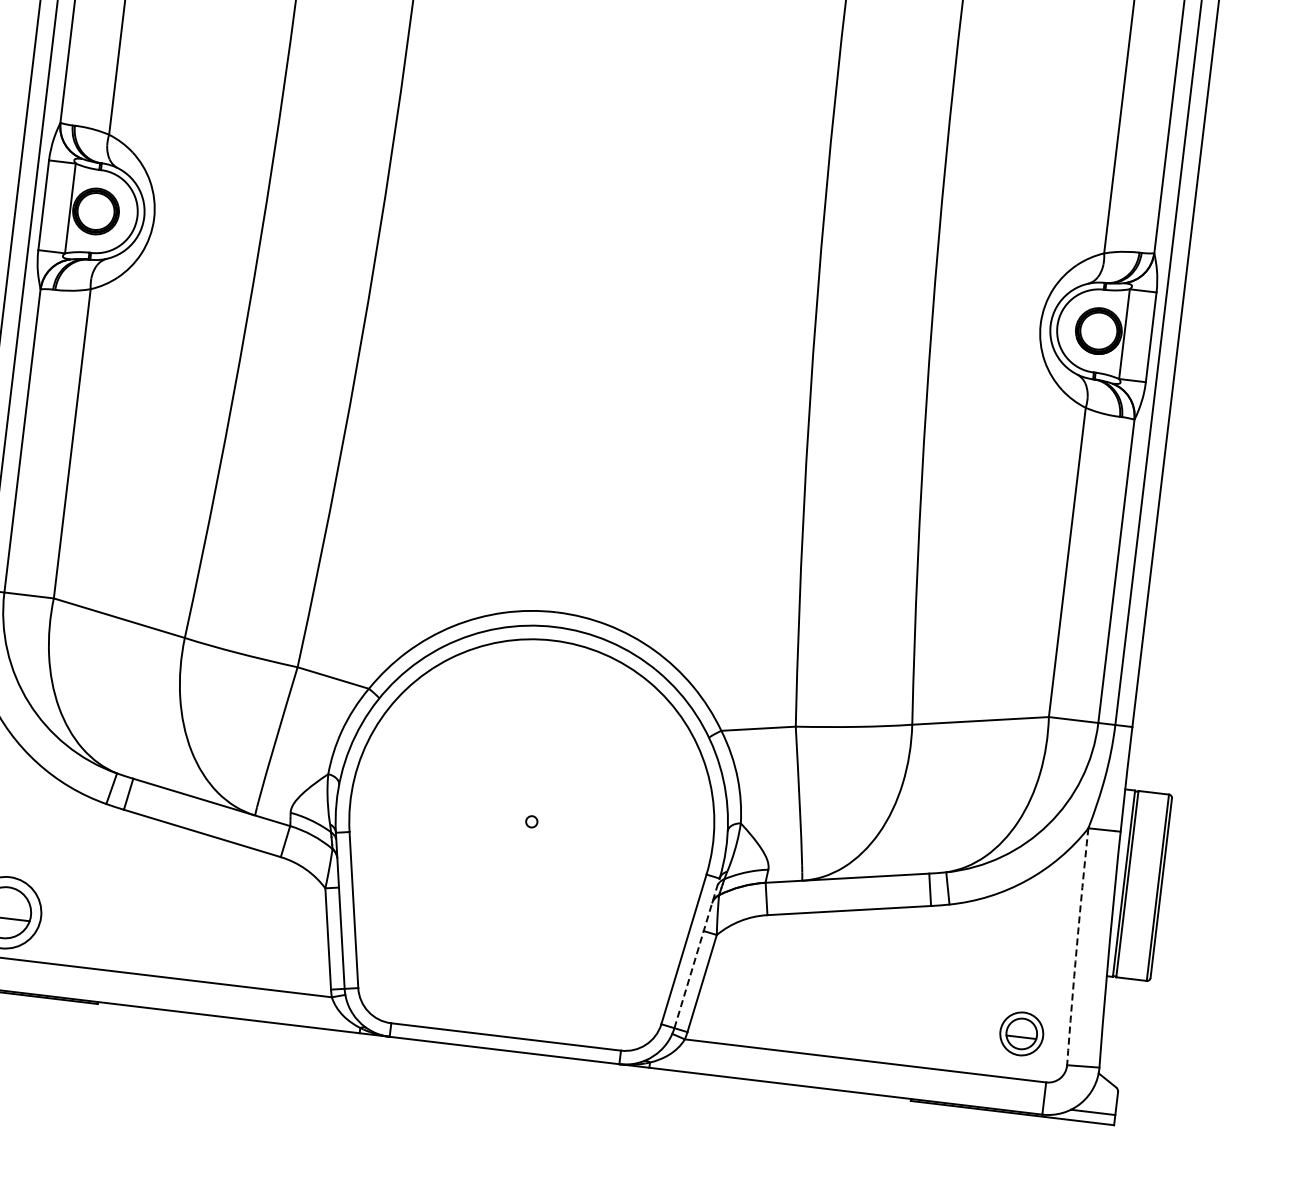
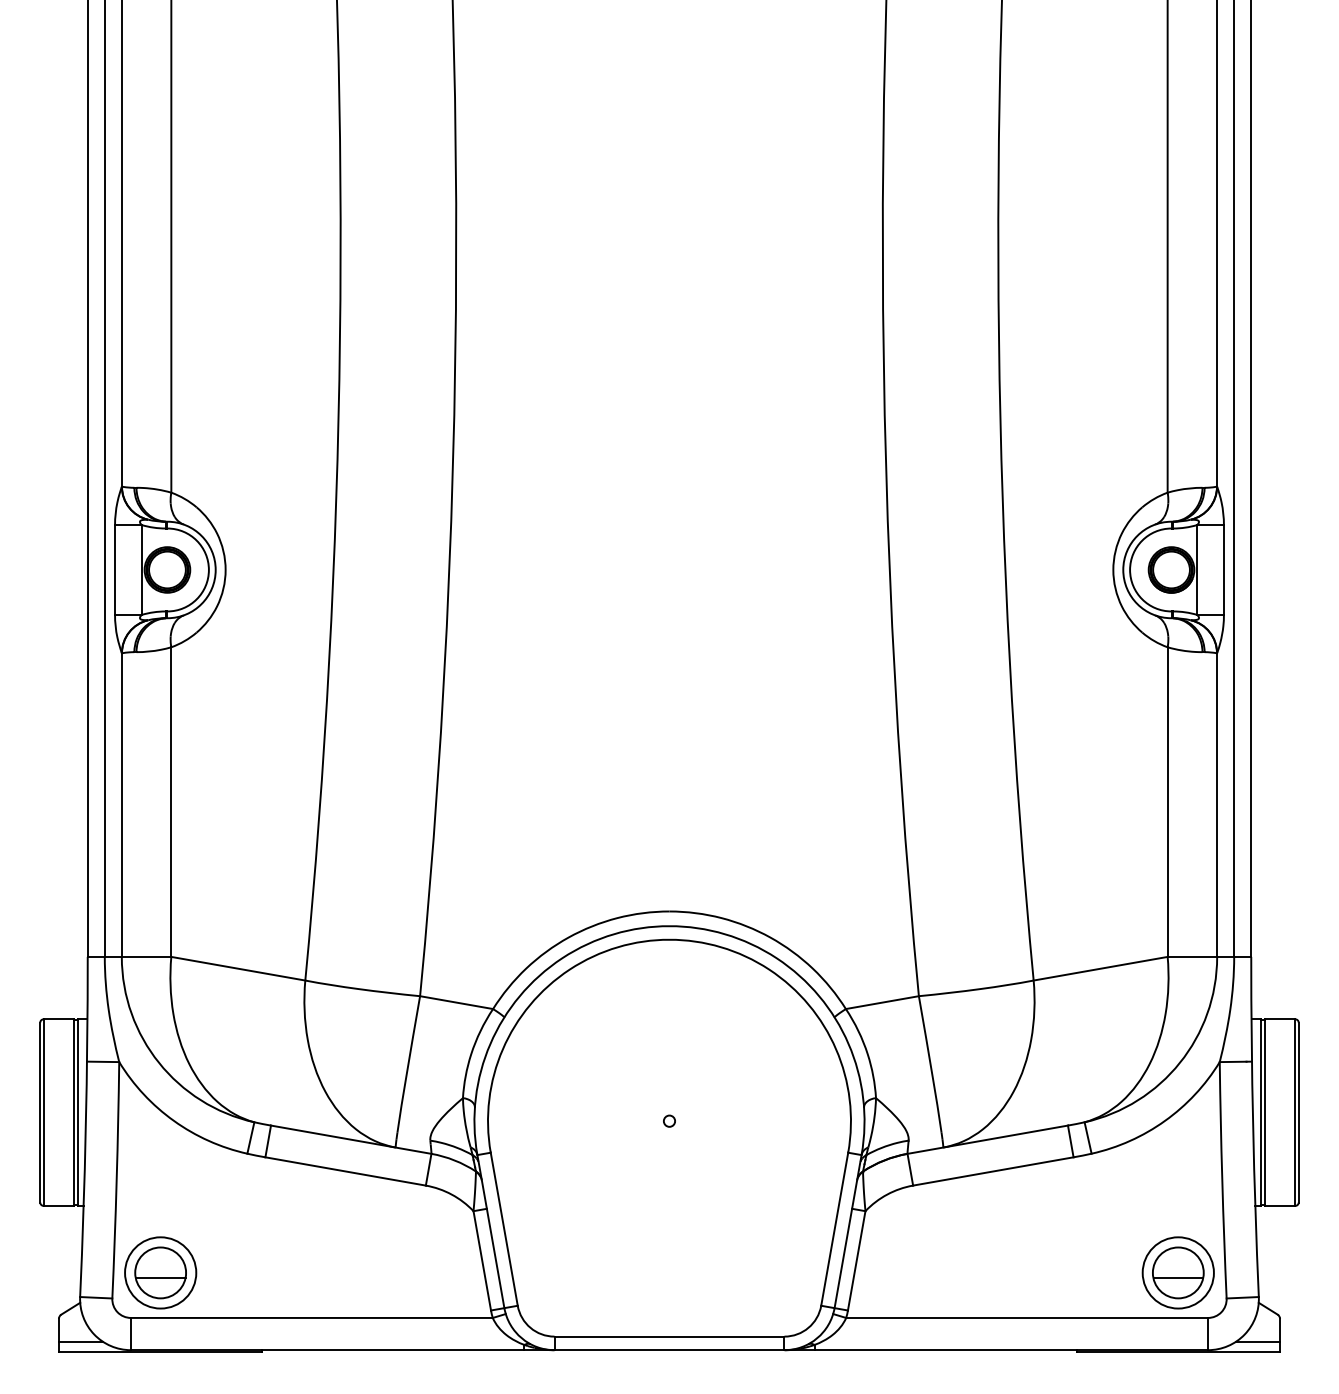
arc: (1077, 946) -> (1222, 1180), dashed -> solid
line: (697, 953) -> (848, 1231), dashed -> solid
part: (1021, 1033) -> (1177, 1272), size x1.67

